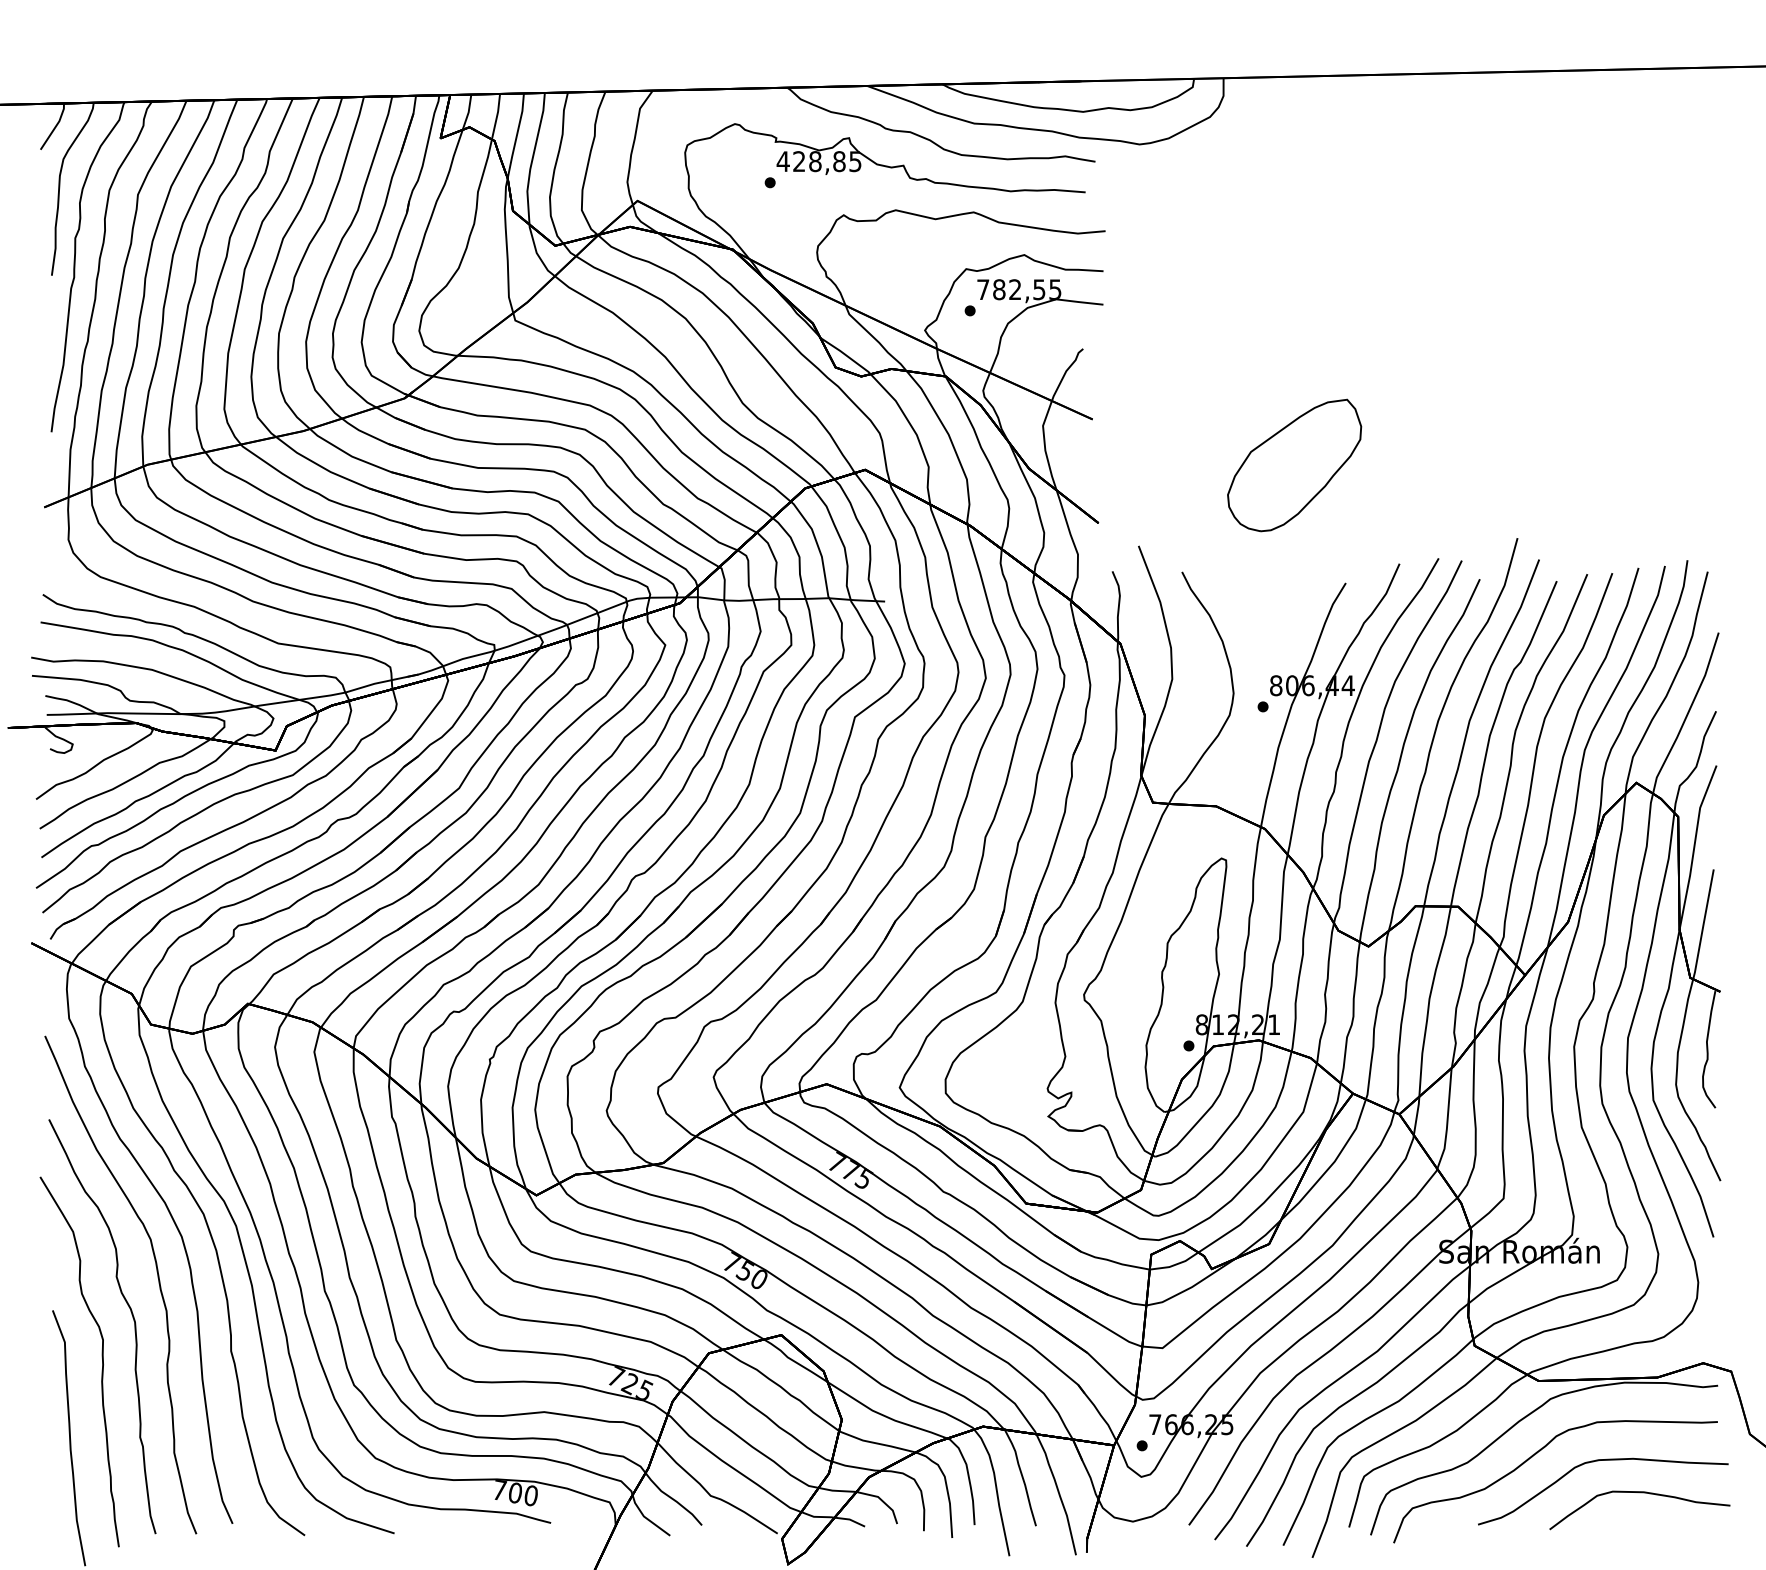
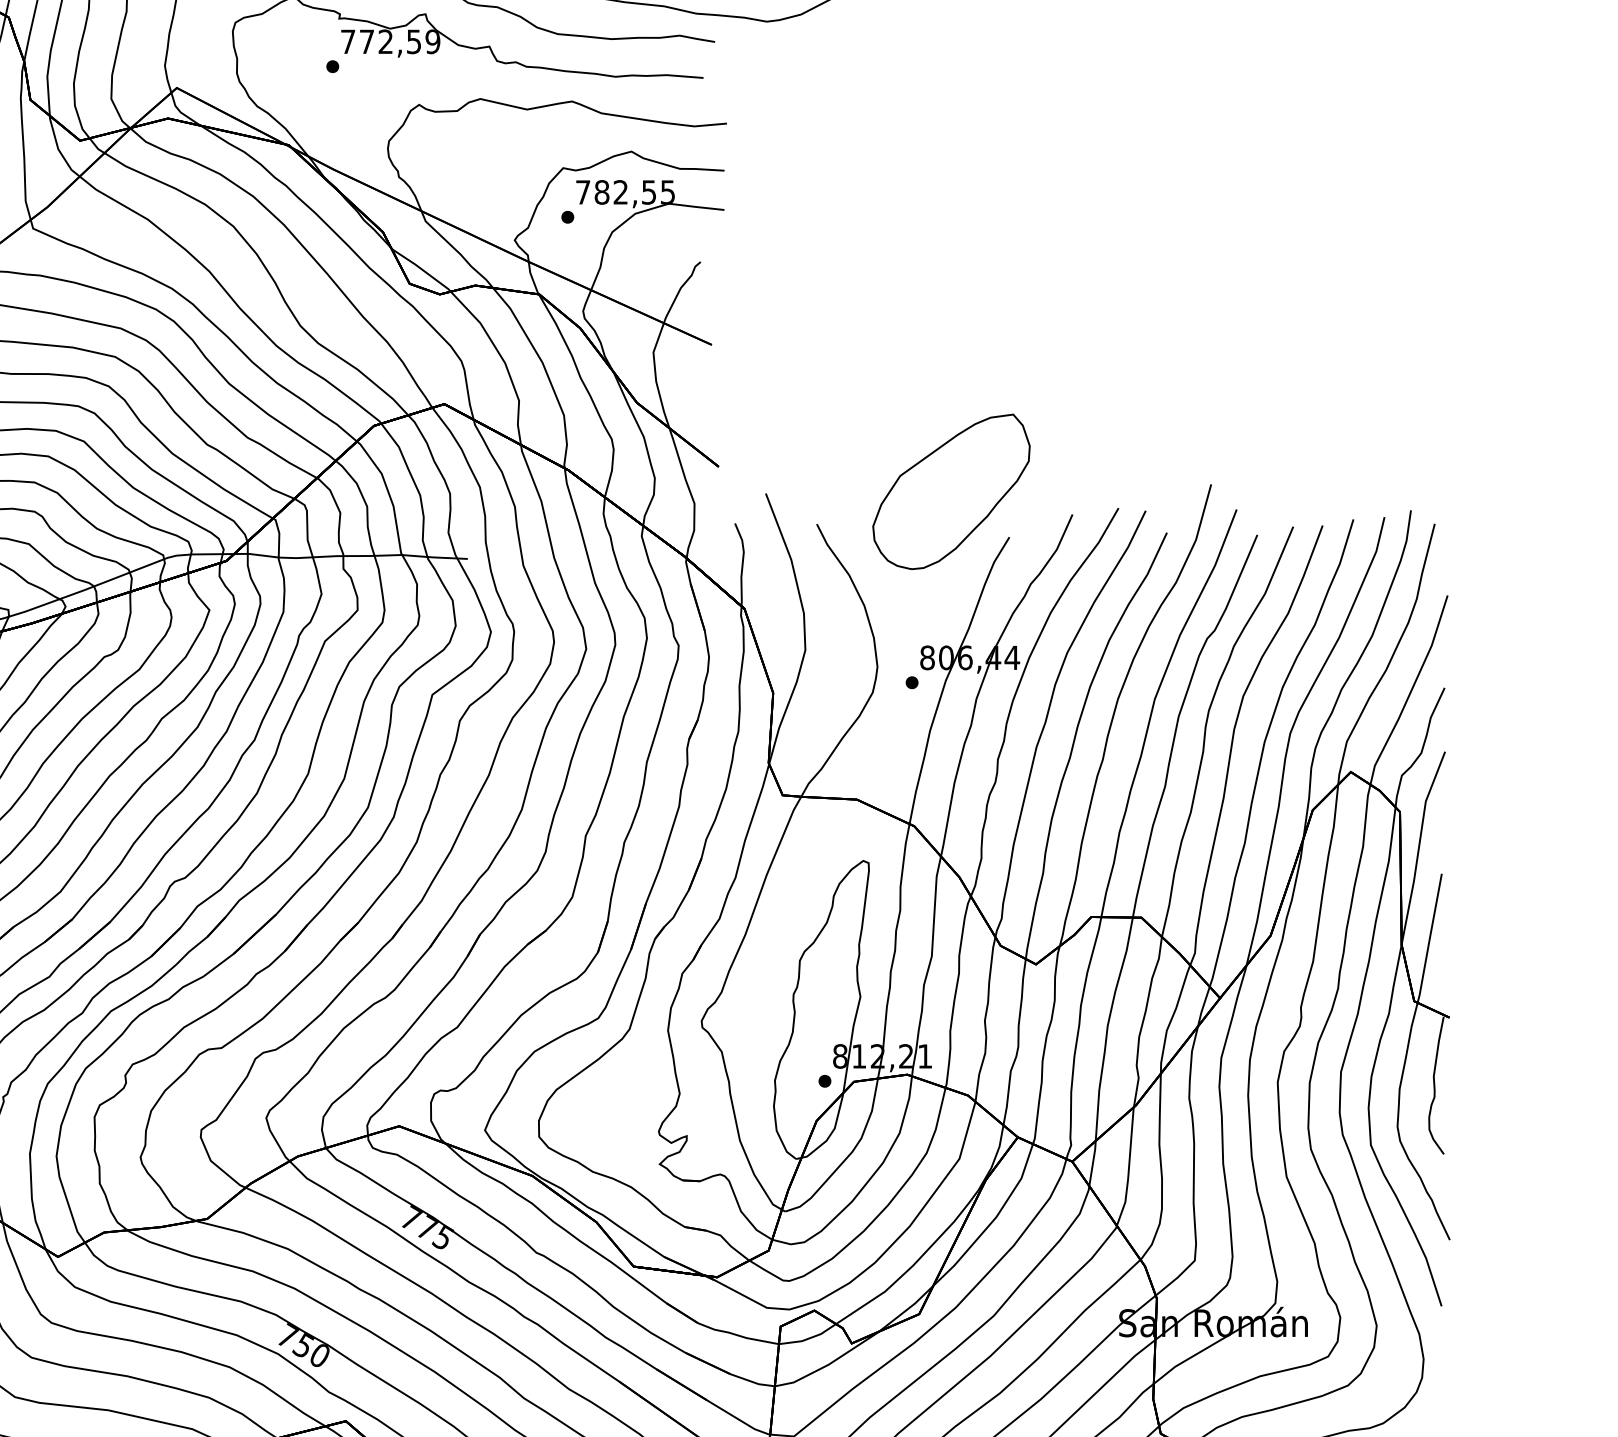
text: (818, 161) -> (389, 41), 428,85 -> 772,59
part: (1294, 465) -> (951, 491), moved

